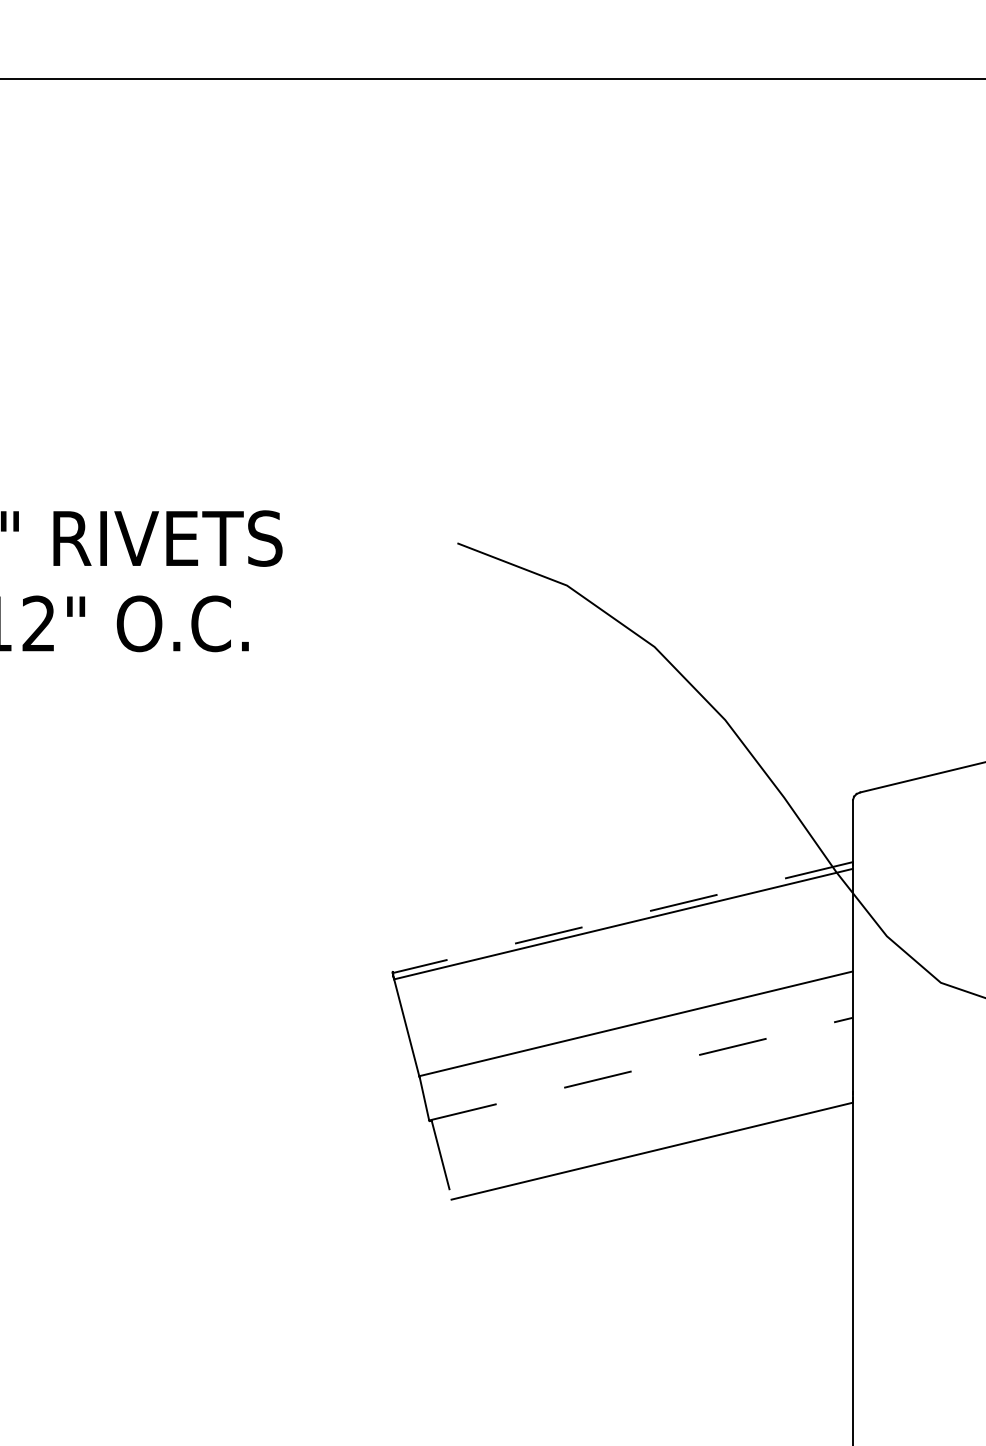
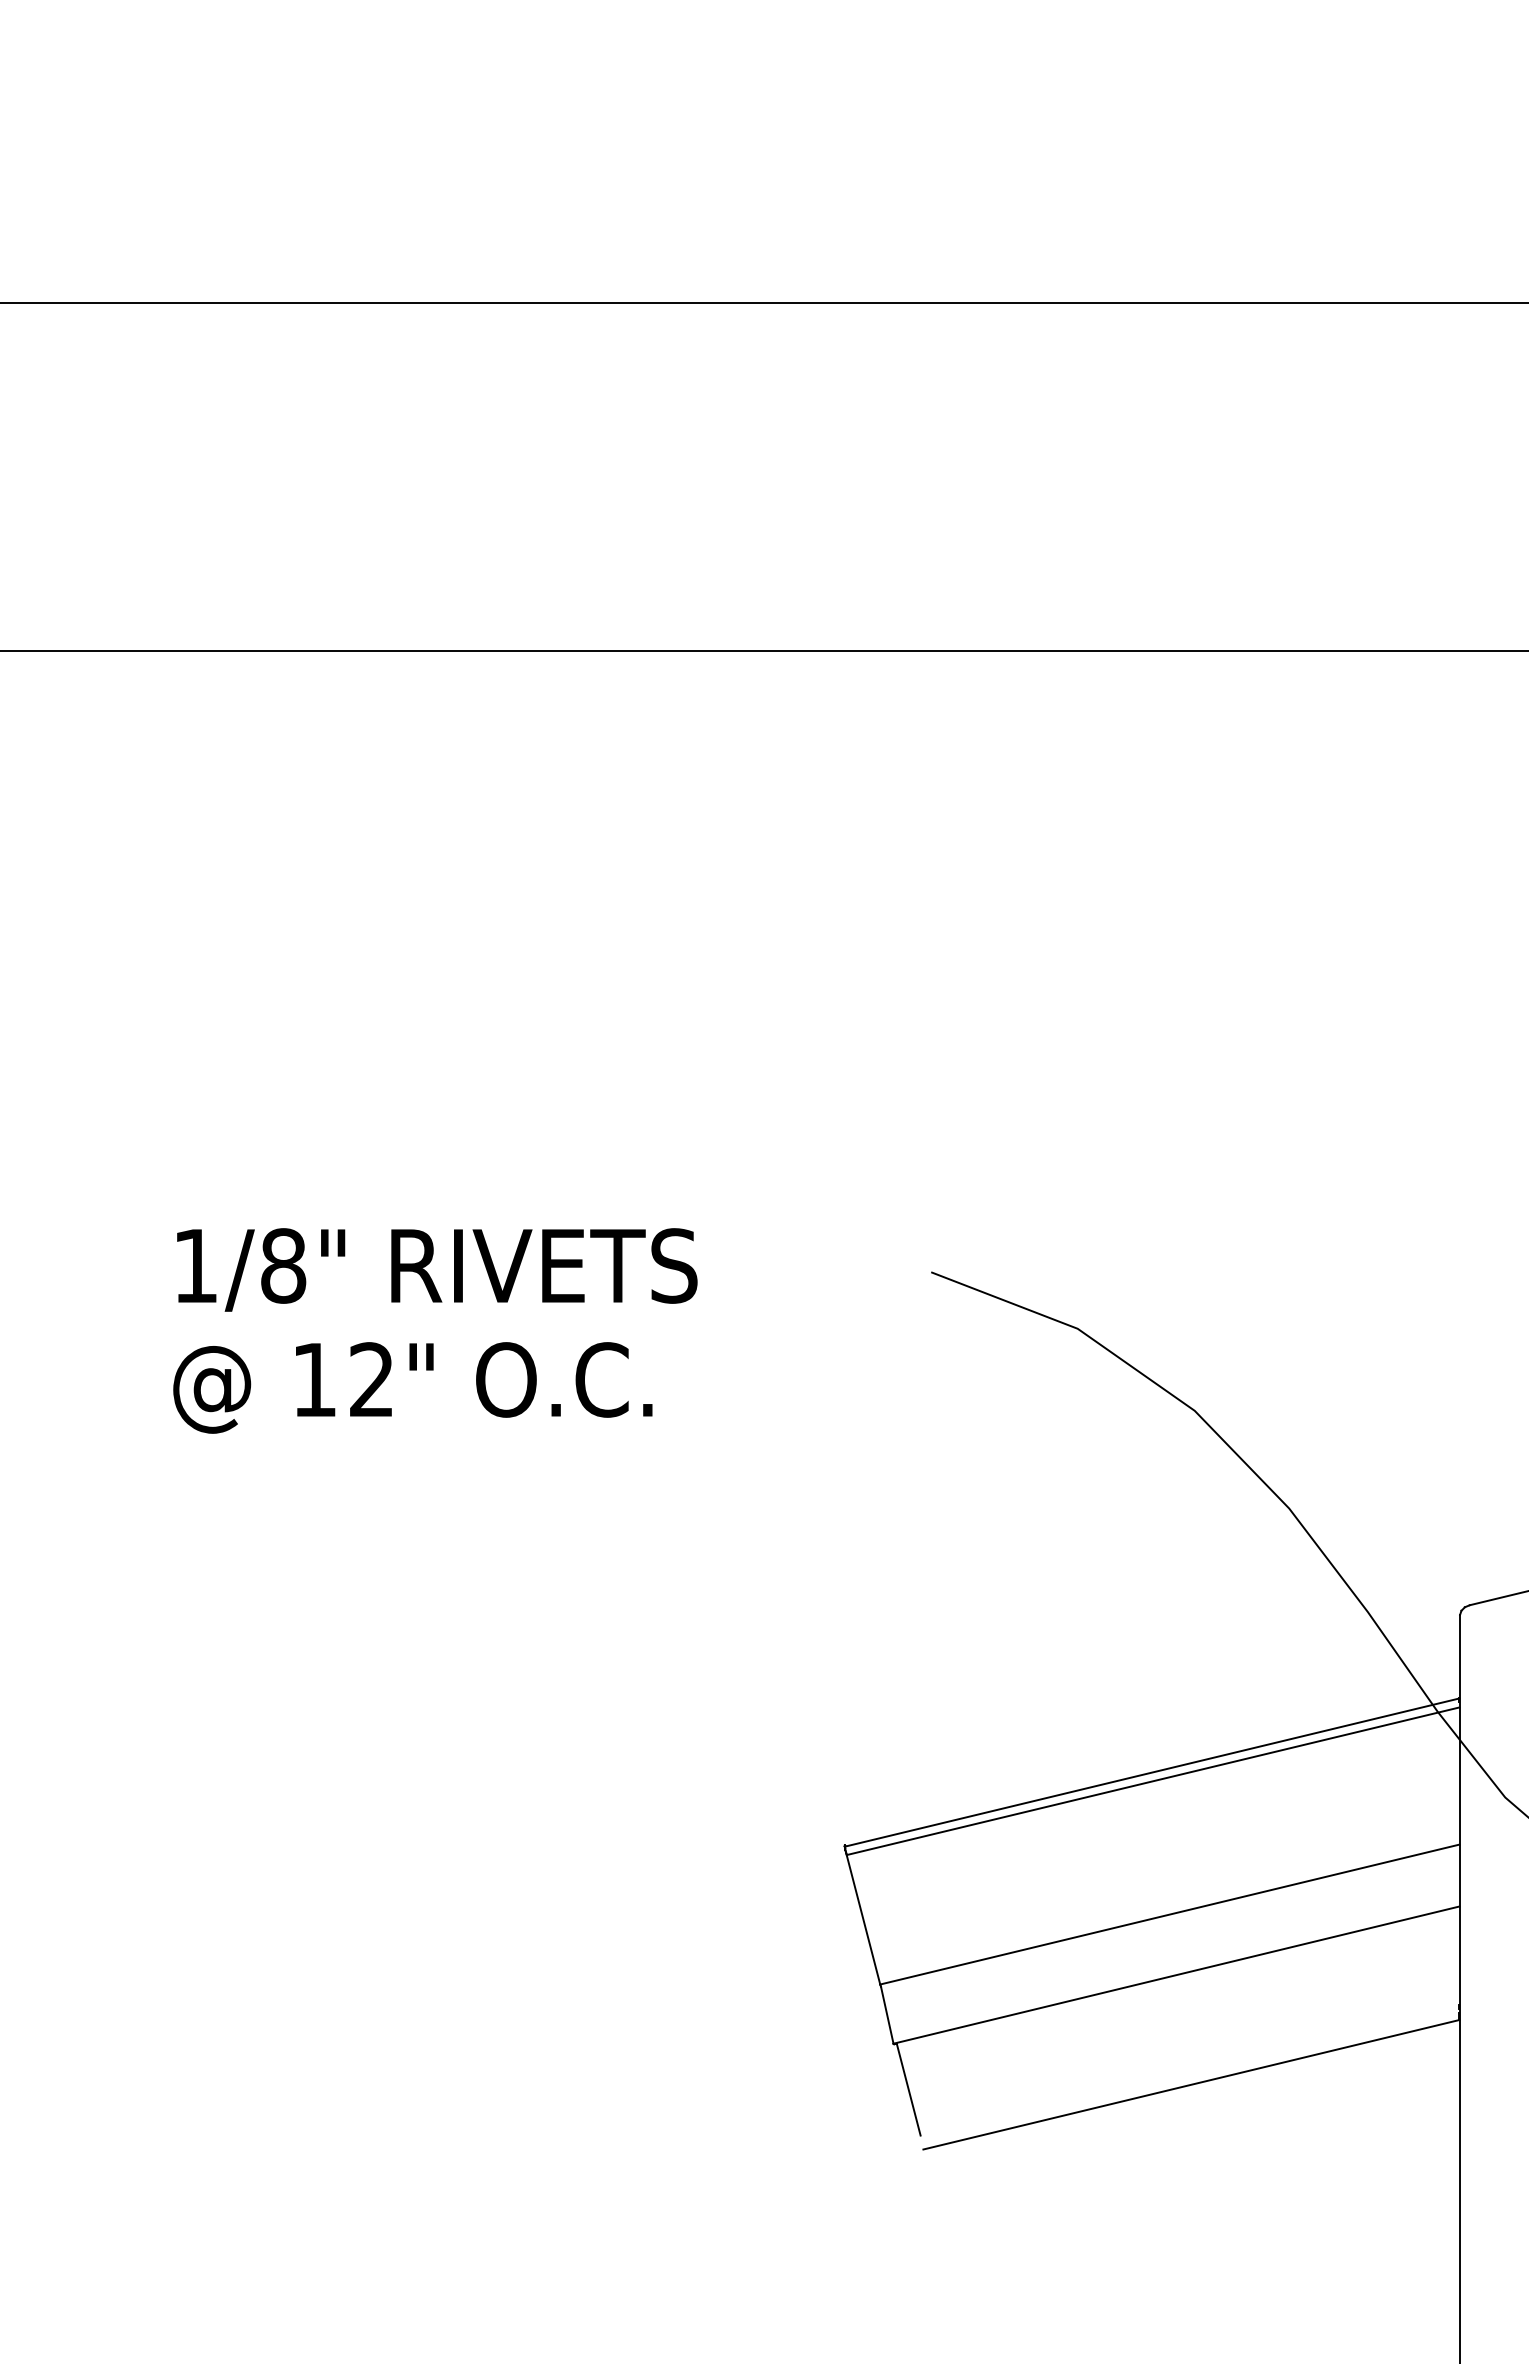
line: (622, 917) -> (1151, 1772), dashed -> solid
line: (640, 1069) -> (1176, 1975), dashed -> solid

